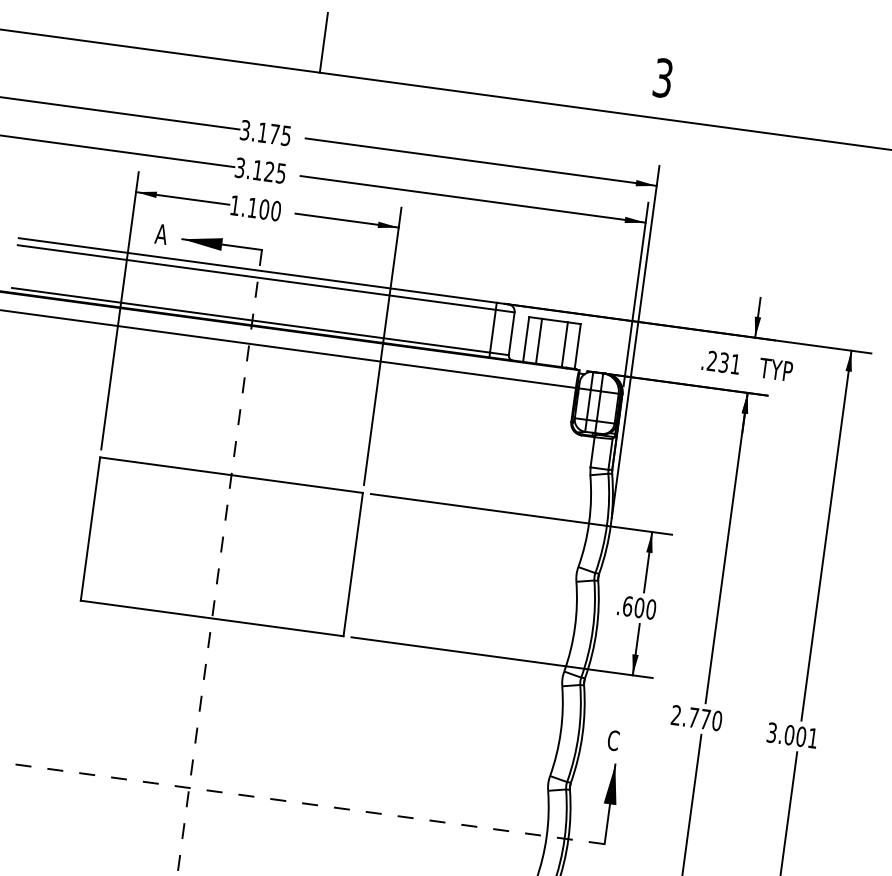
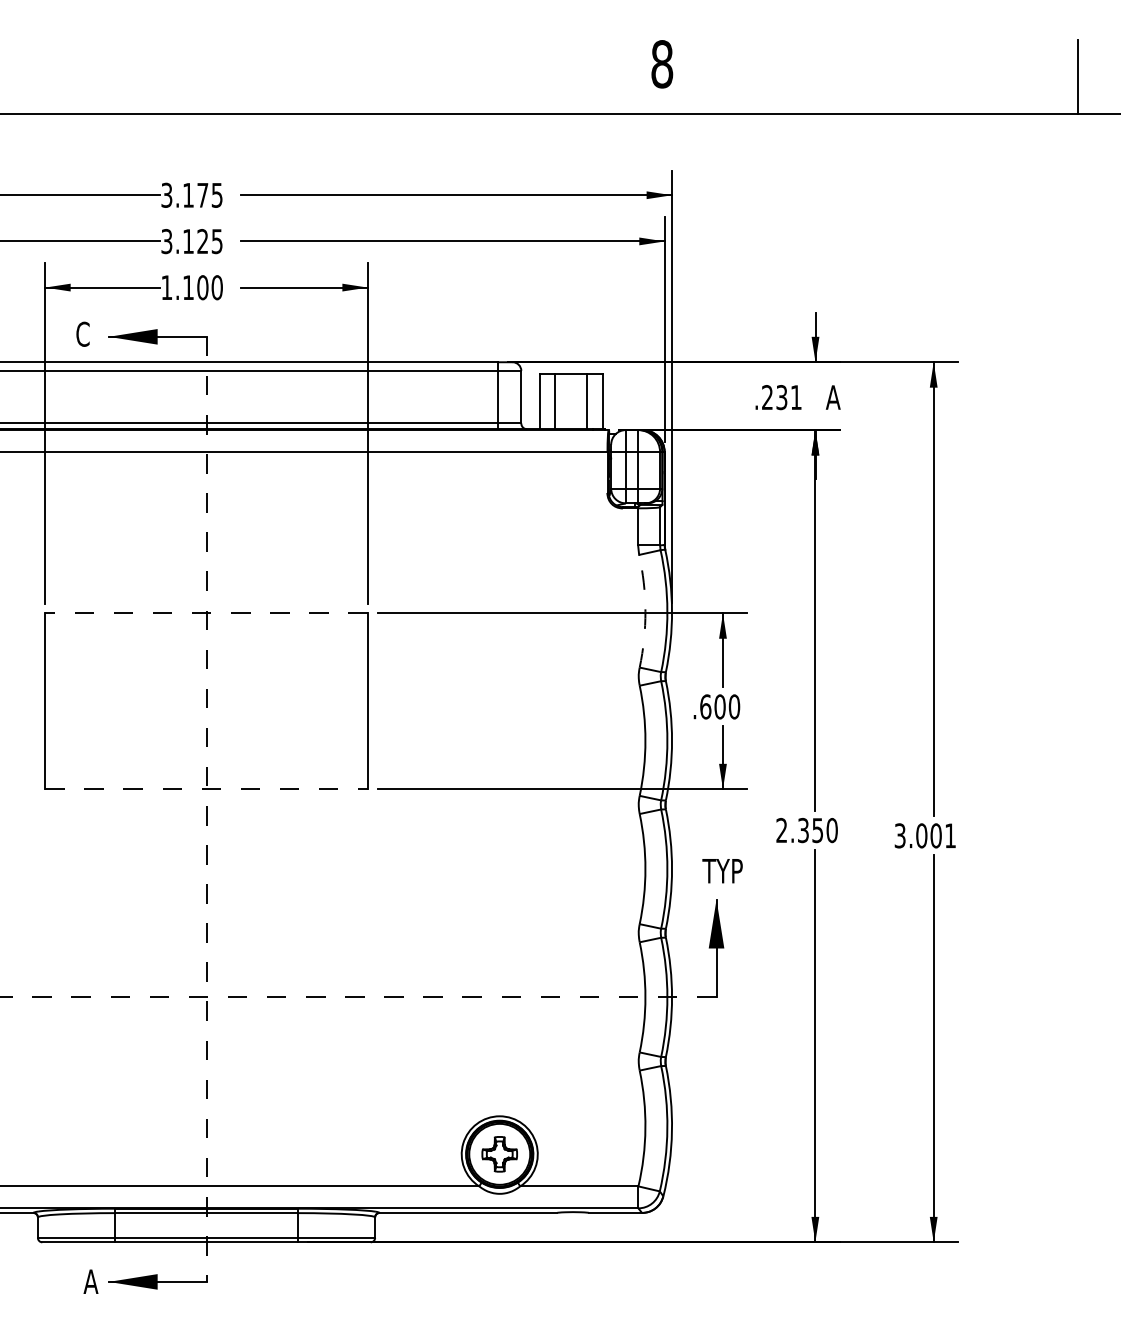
line: (324, 42) -> (247, 76), removed
text: (663, 78) -> (662, 64), 3 -> 8
text: (161, 233) -> (82, 333), A -> C
text: (775, 369) -> (845, 397), TYP -> A
line: (231, 475) -> (206, 613), solid -> dashed
arc: (589, 522) -> (645, 611), solid -> dashed
line: (212, 618) -> (207, 789), solid -> dashed
text: (699, 718) -> (810, 830), 2.770 -> 2.350
text: (623, 741) -> (722, 870), C -> TYP

